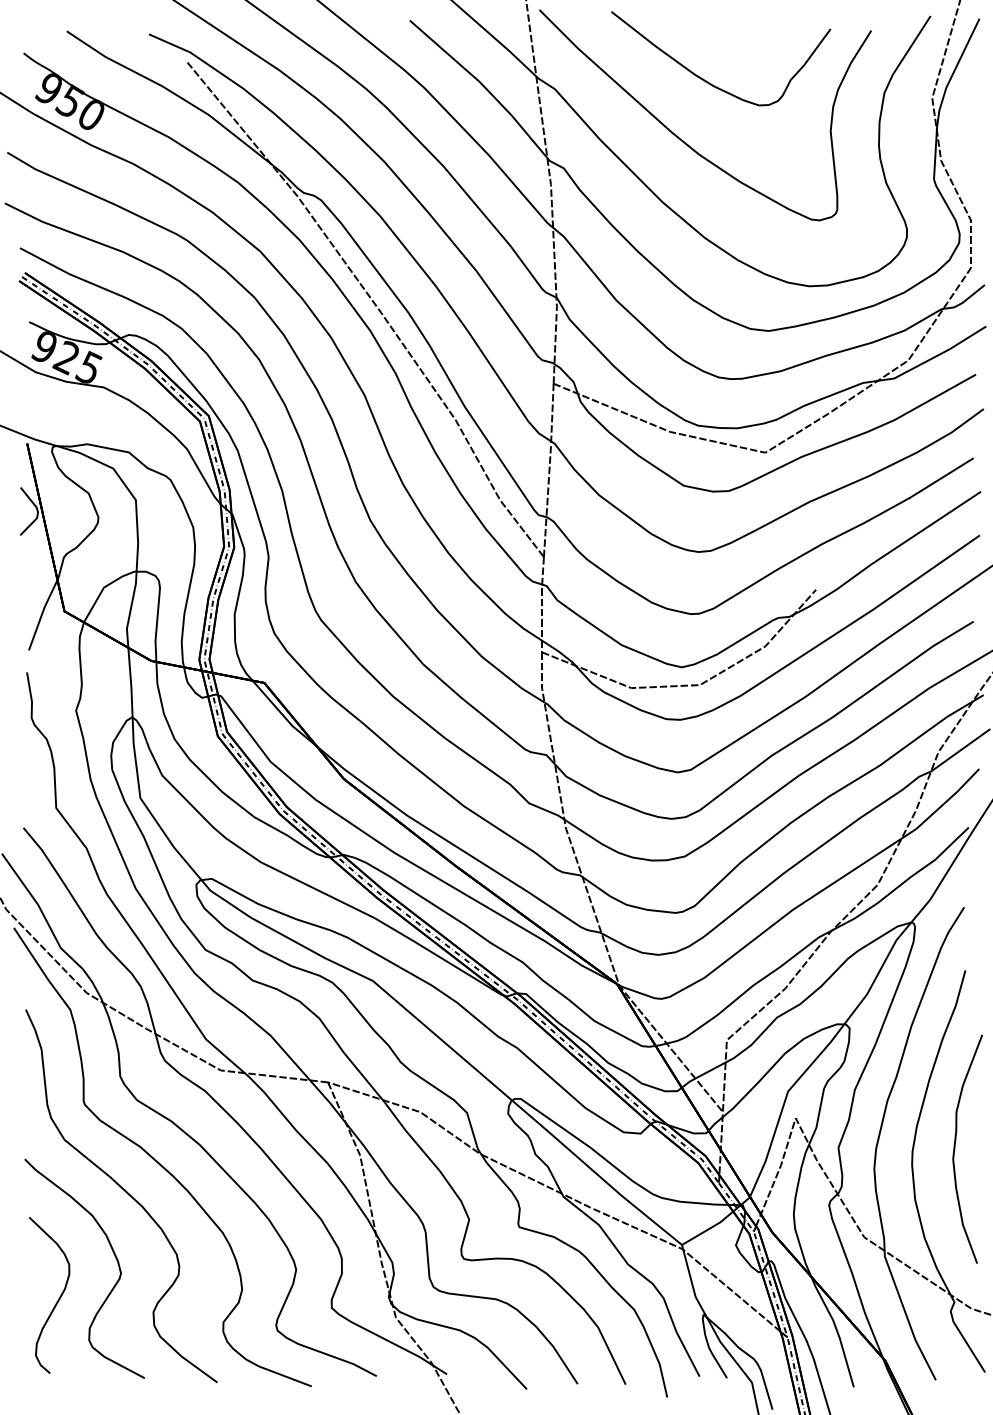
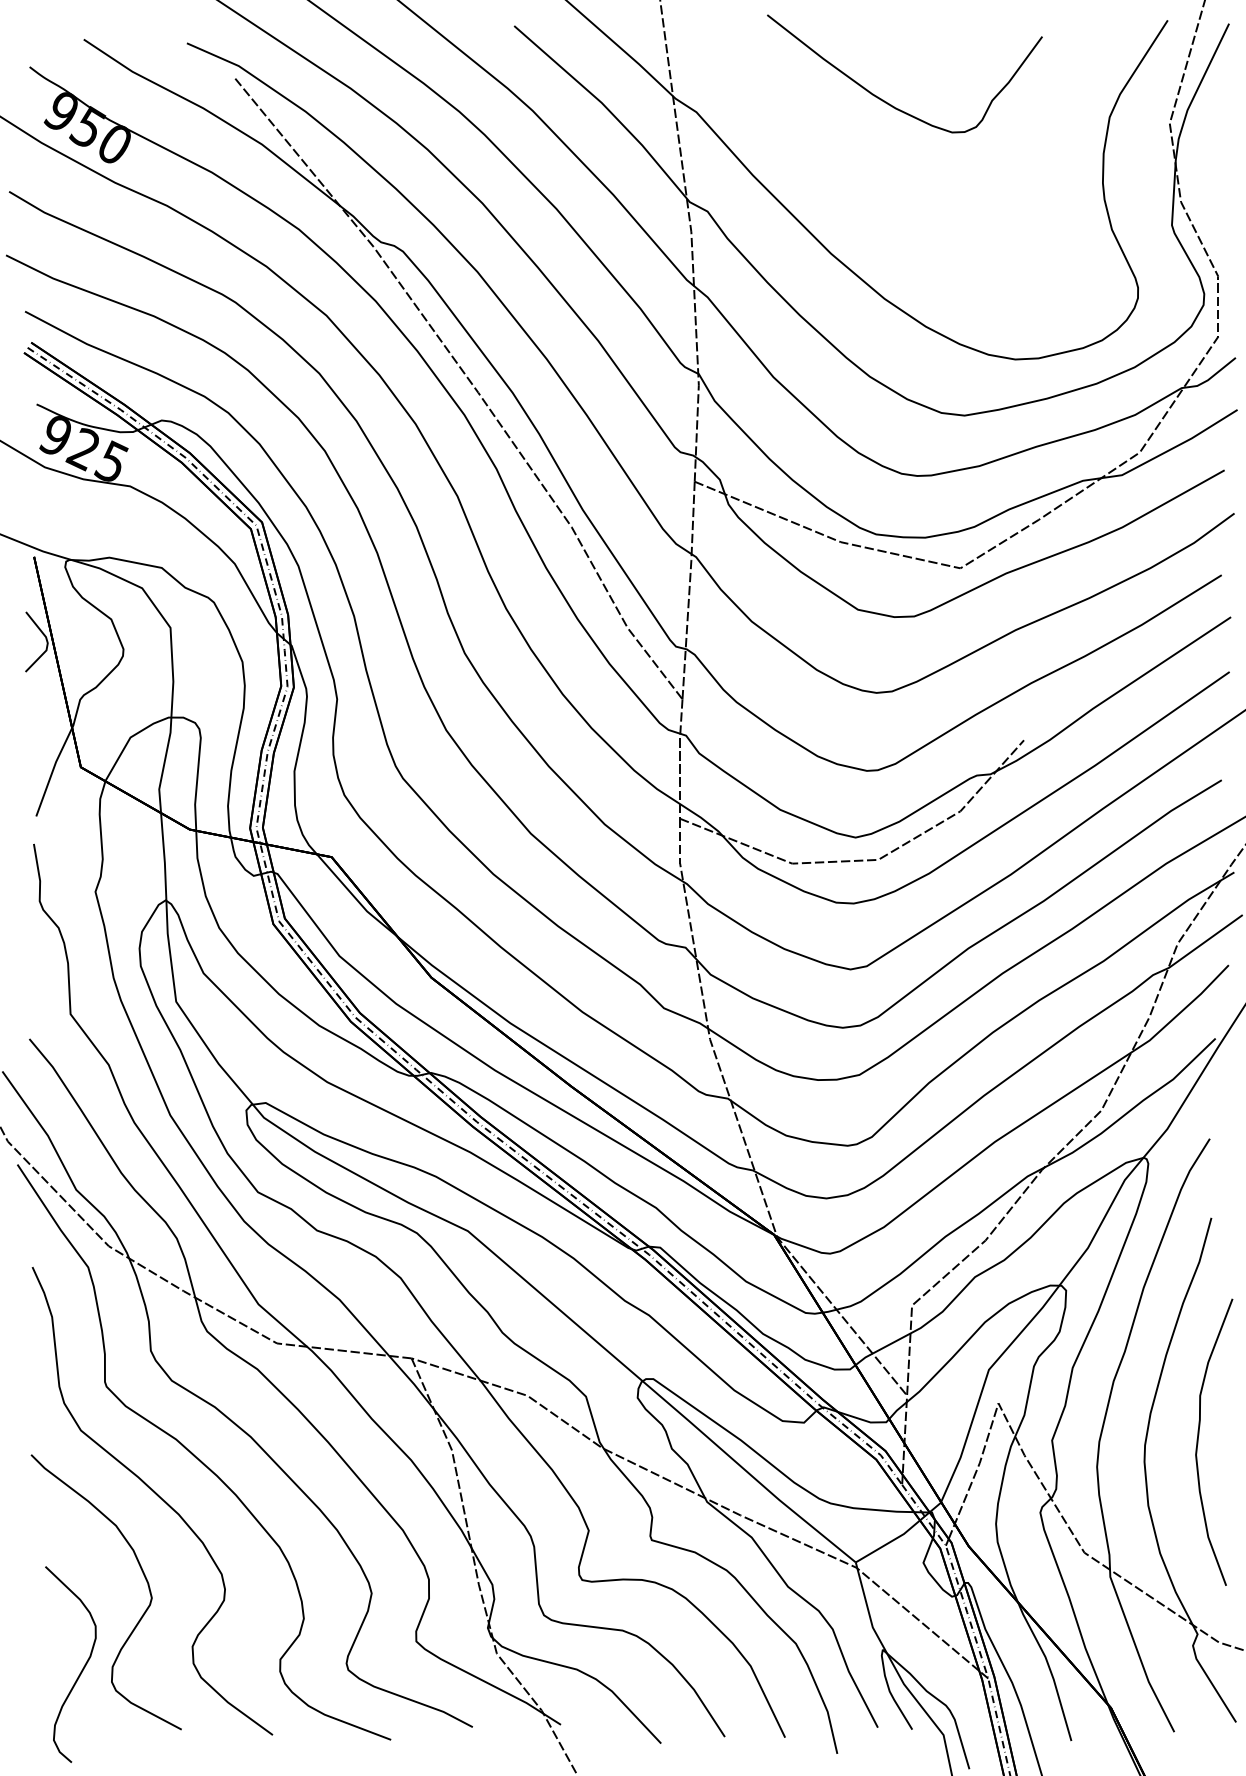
curve: (682, 139) -> (856, 175), removed
curve: (56, 1301) -> (79, 1672), moved

